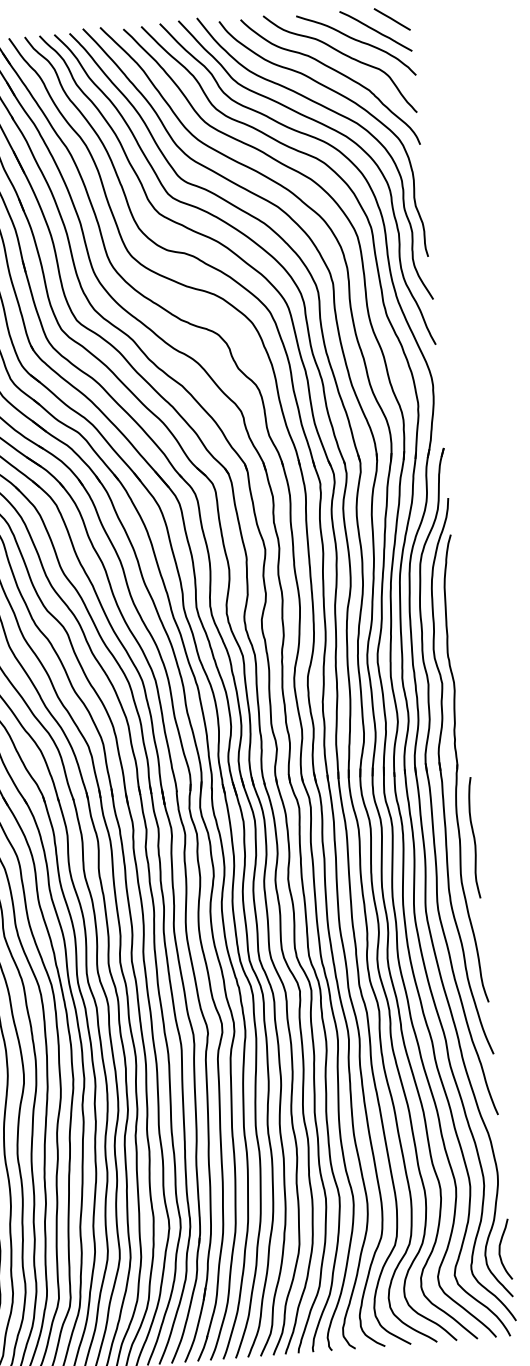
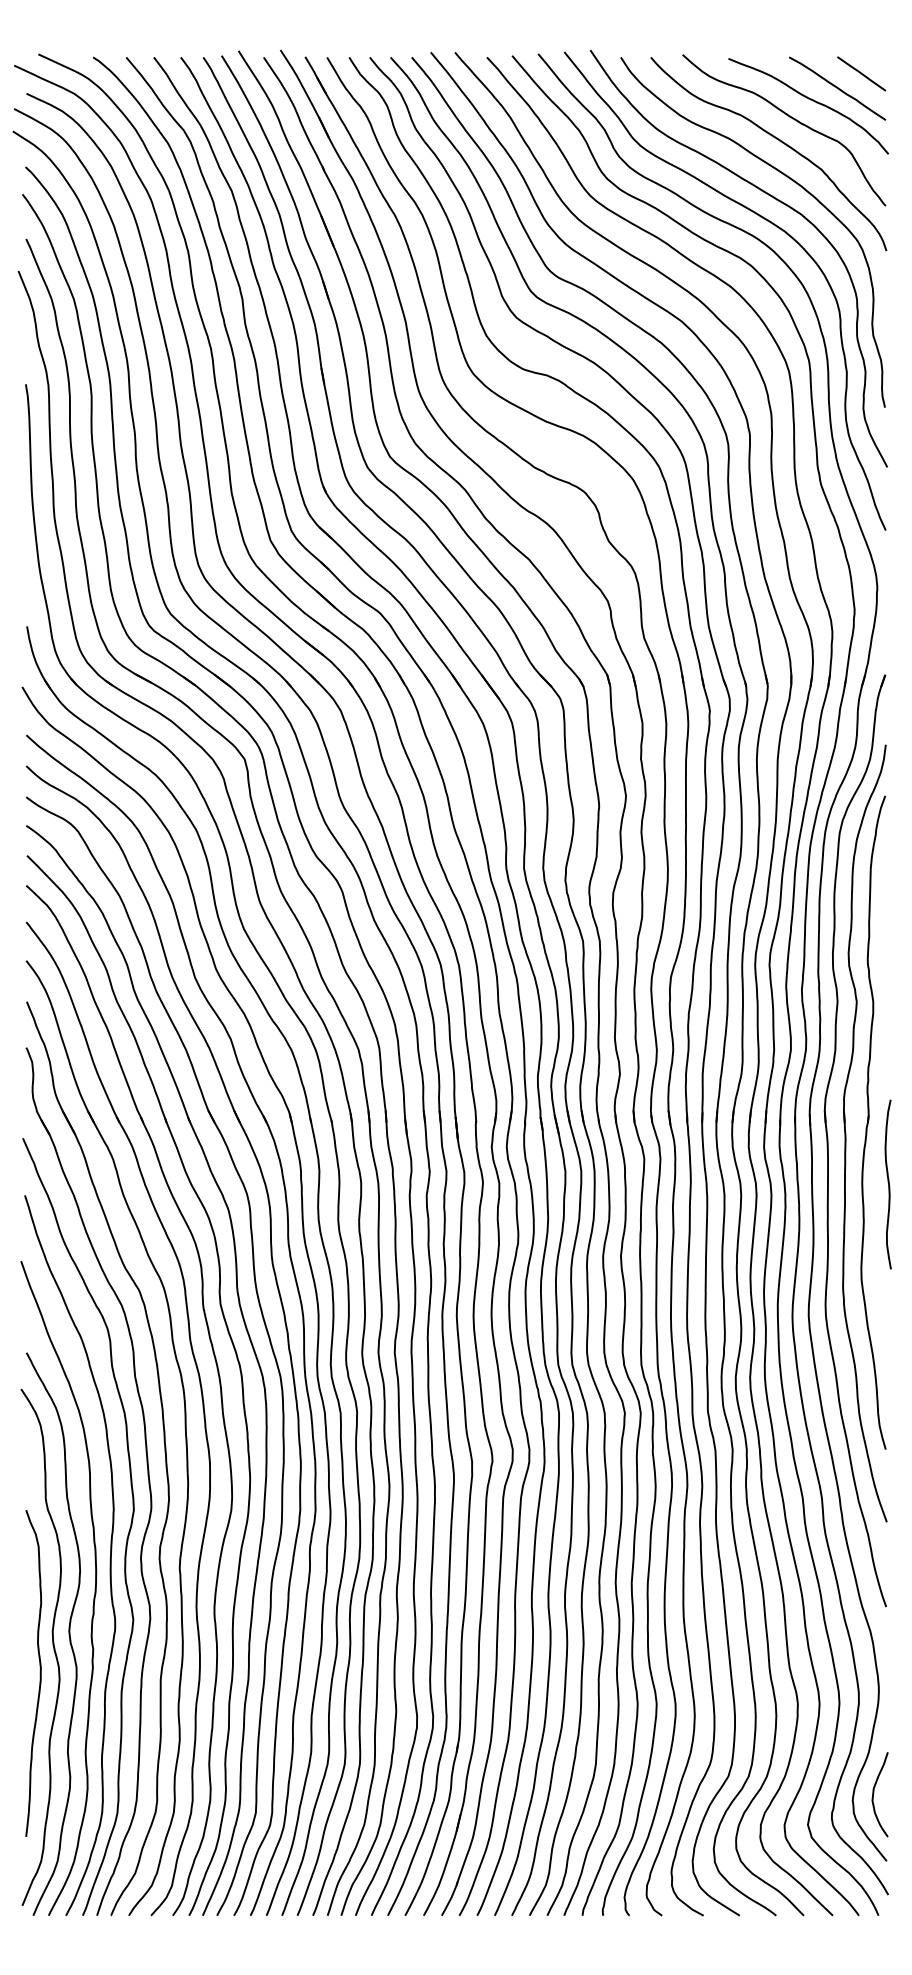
curve: (473, 837) -> (888, 1184), moved

